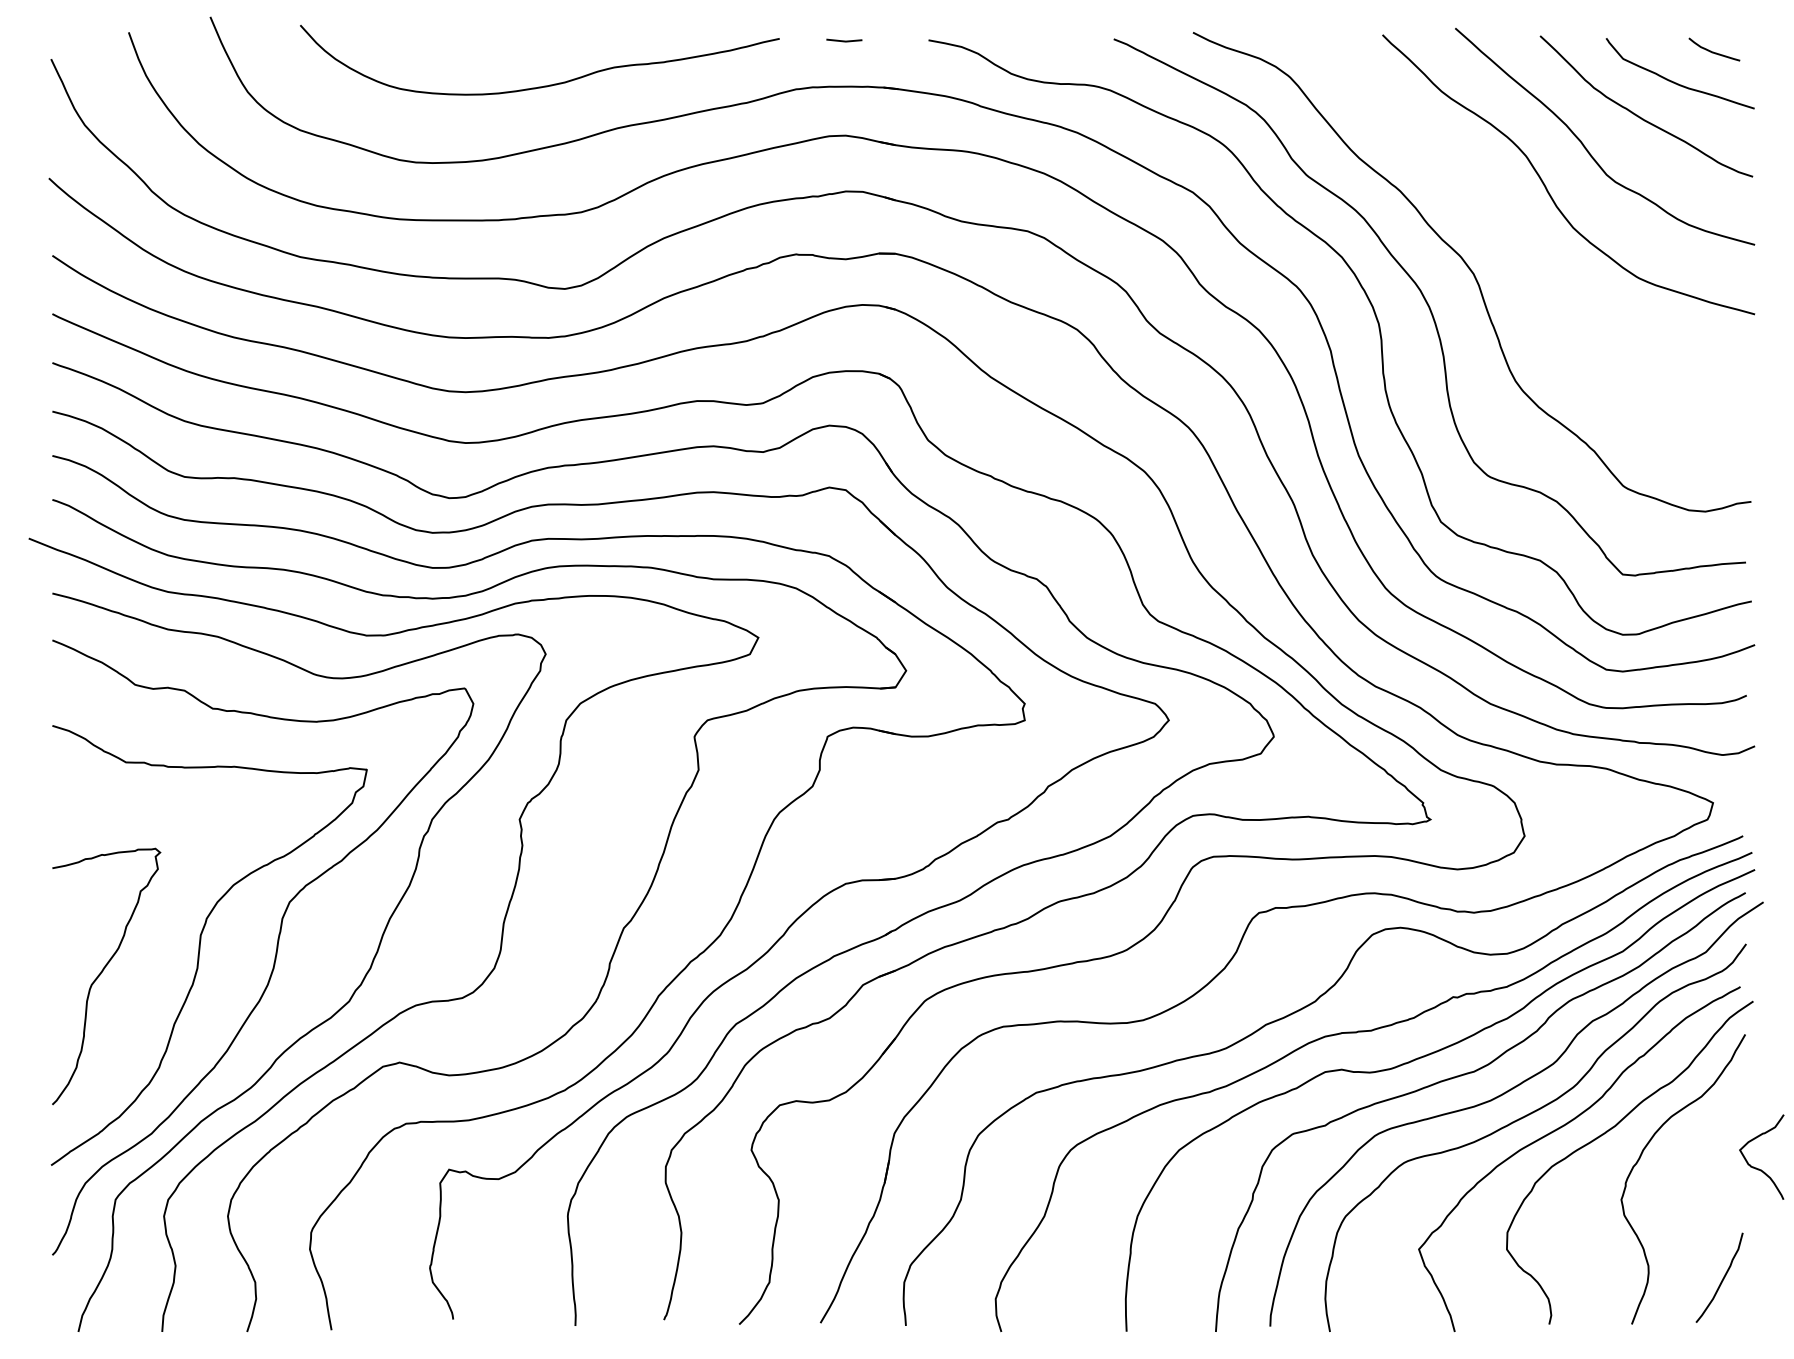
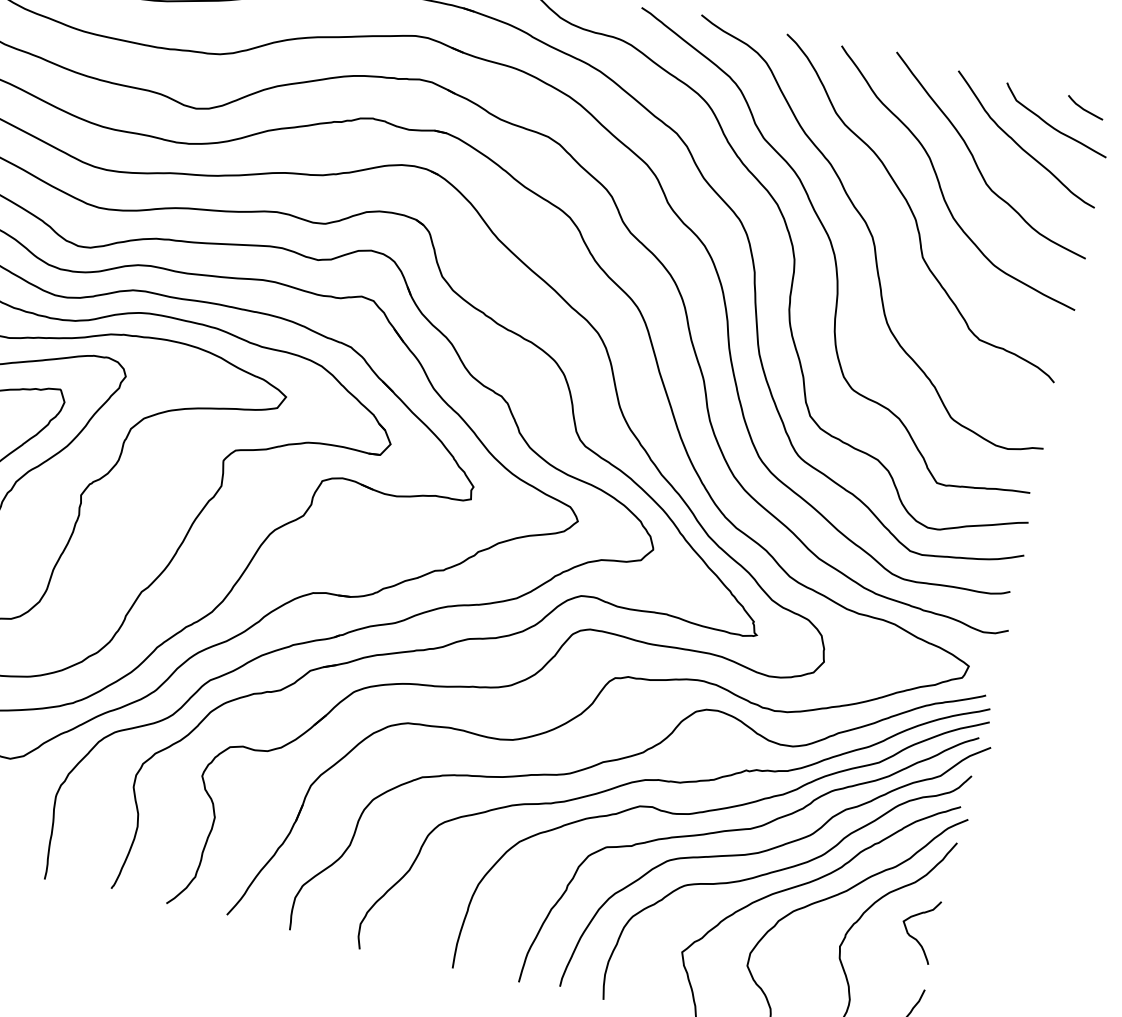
curve: (1518, 229) -> (912, 211), added
curve: (1756, 1167) -> (913, 936), moved

